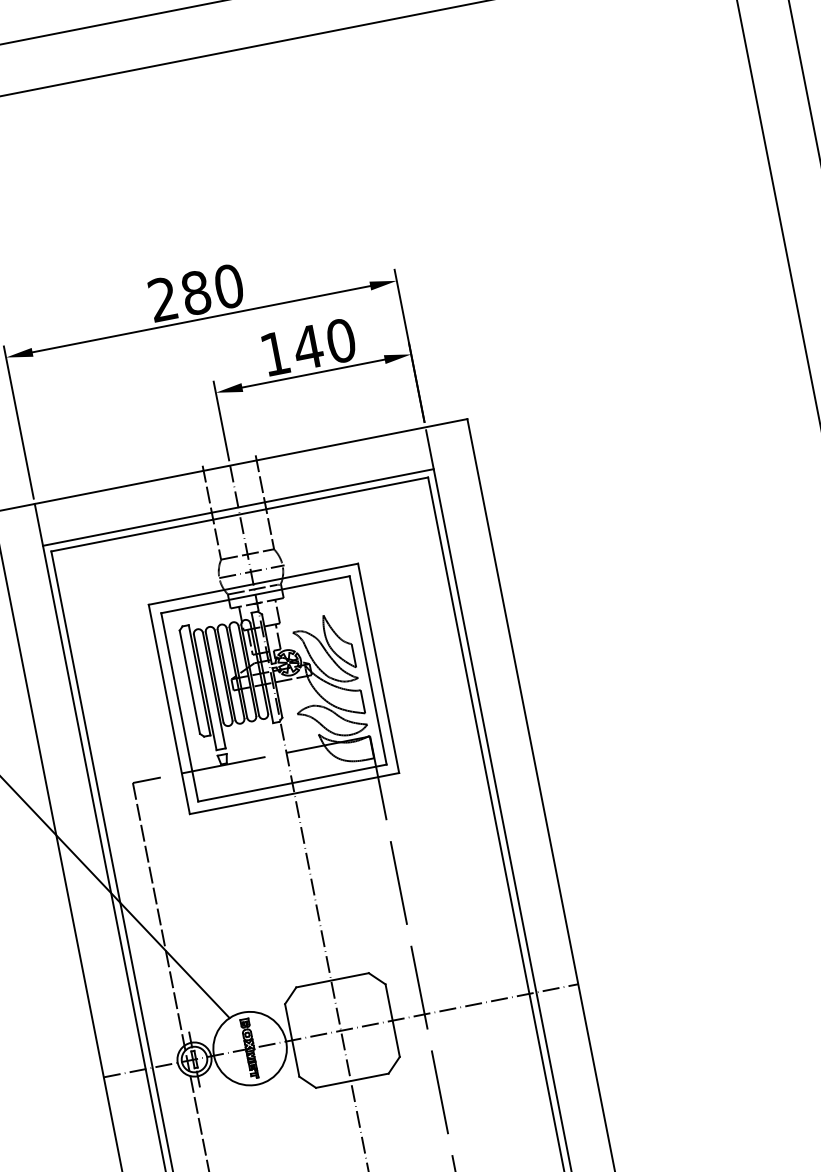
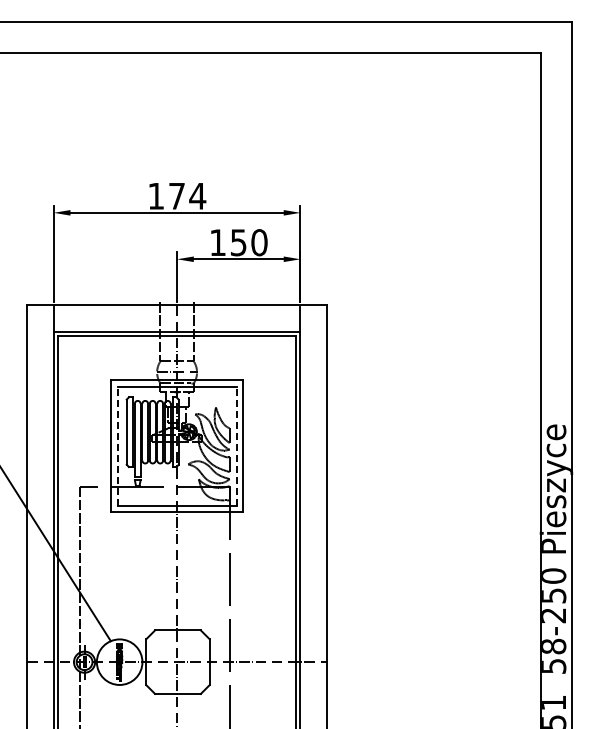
text: (196, 291) -> (177, 195), 280 -> 174
text: (307, 347) -> (238, 242), 140 -> 150
line: (367, 669) -> (236, 445), solid -> dashed
line: (179, 706) -> (117, 445), solid -> dashed

